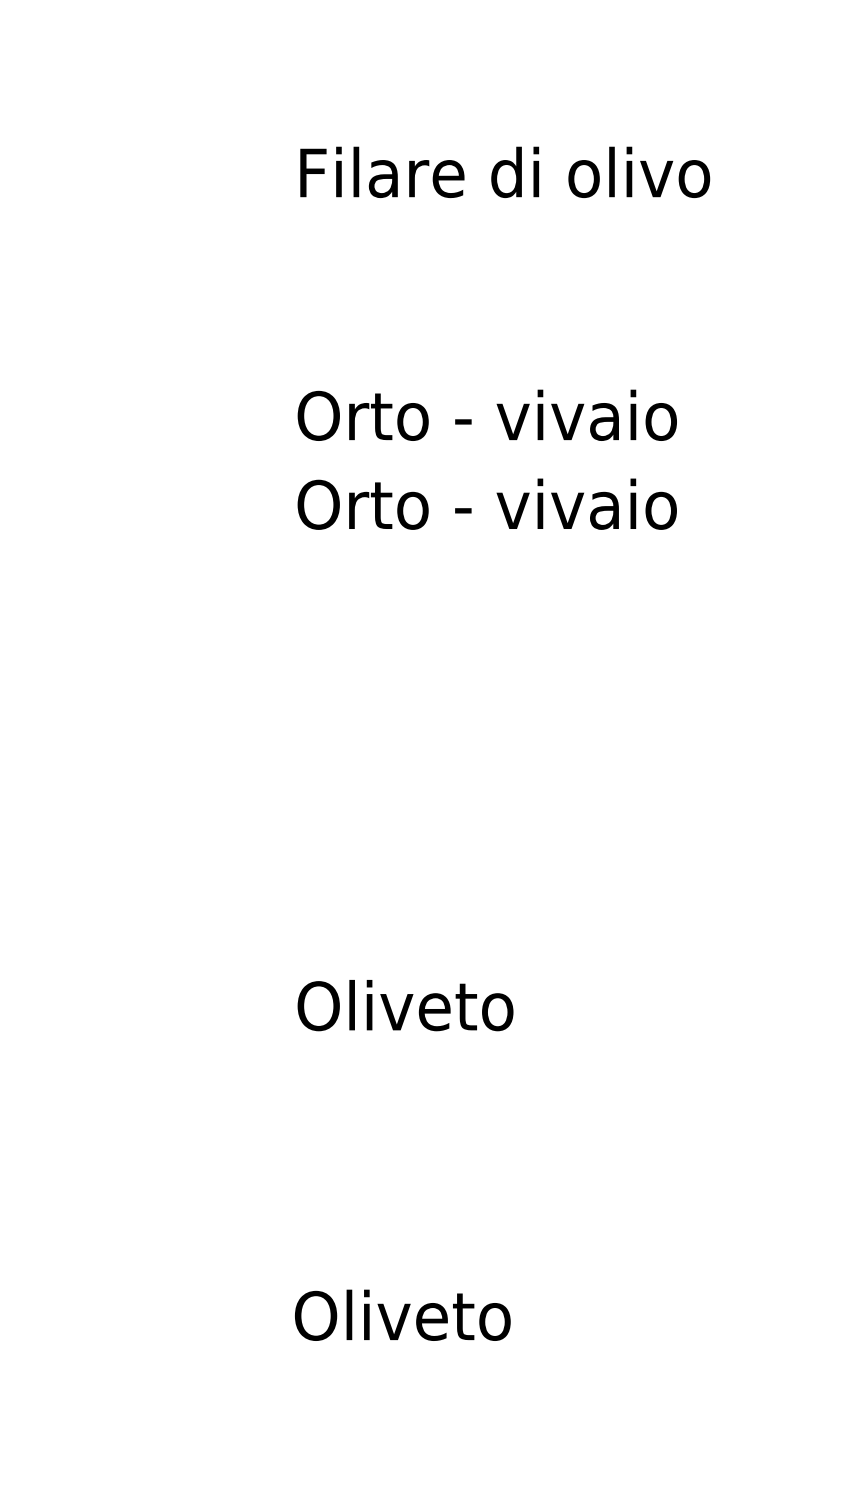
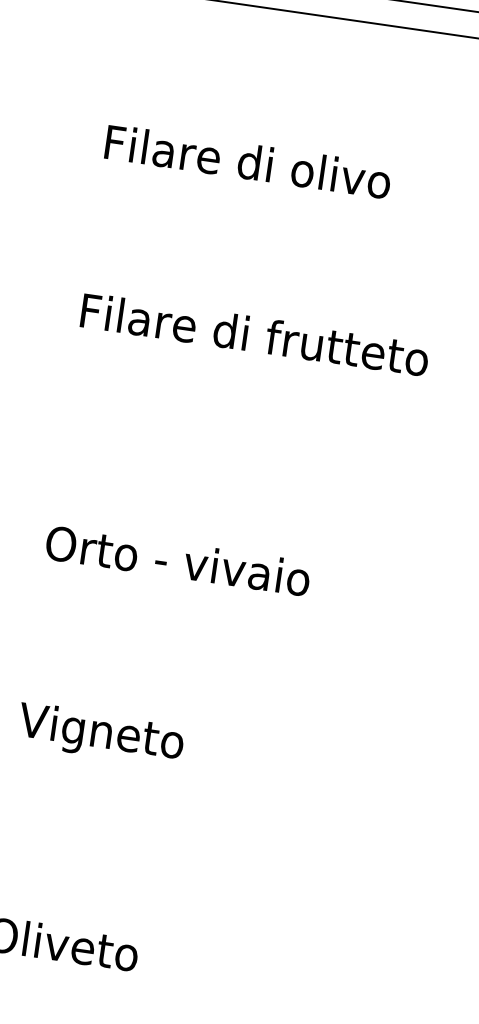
text: (548, 414) -> (254, 334), Orto - vivaio -> Filare di frutteto
text: (486, 503) -> (177, 560), moved
text: (412, 1012) -> (100, 735), Oliveto -> Vigneto

